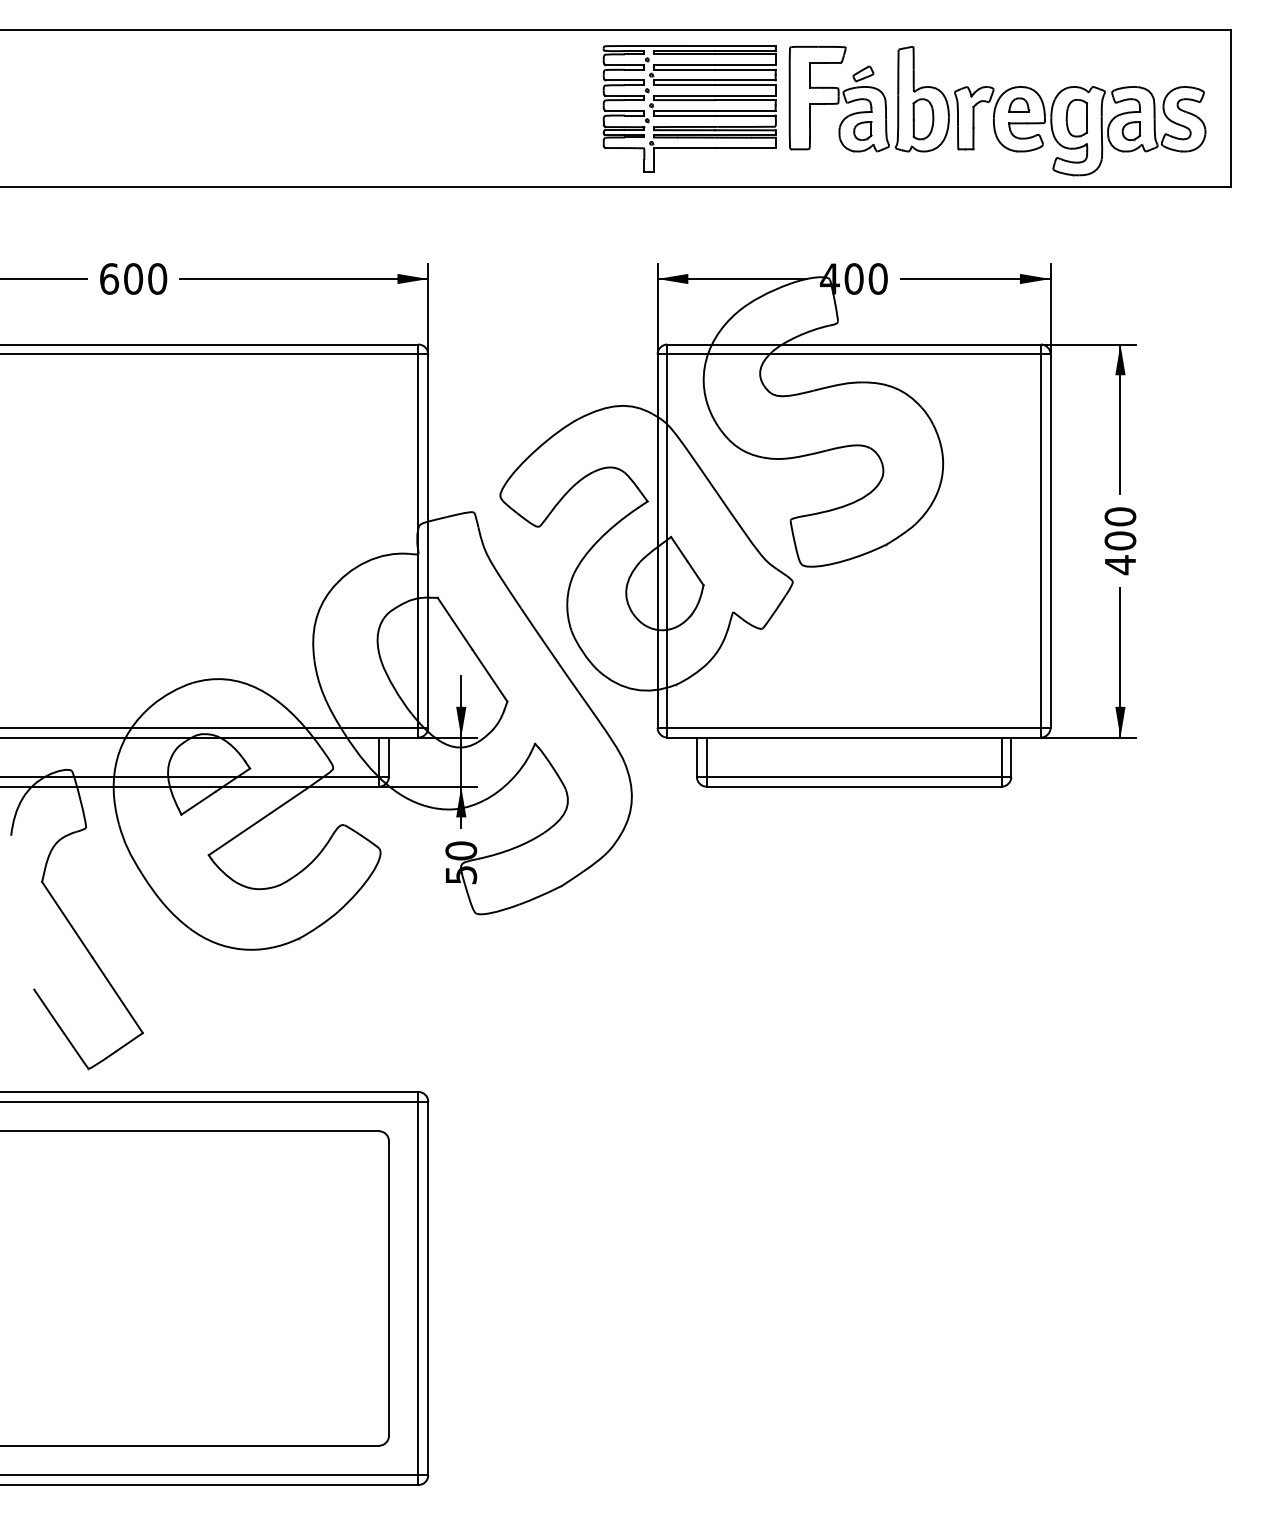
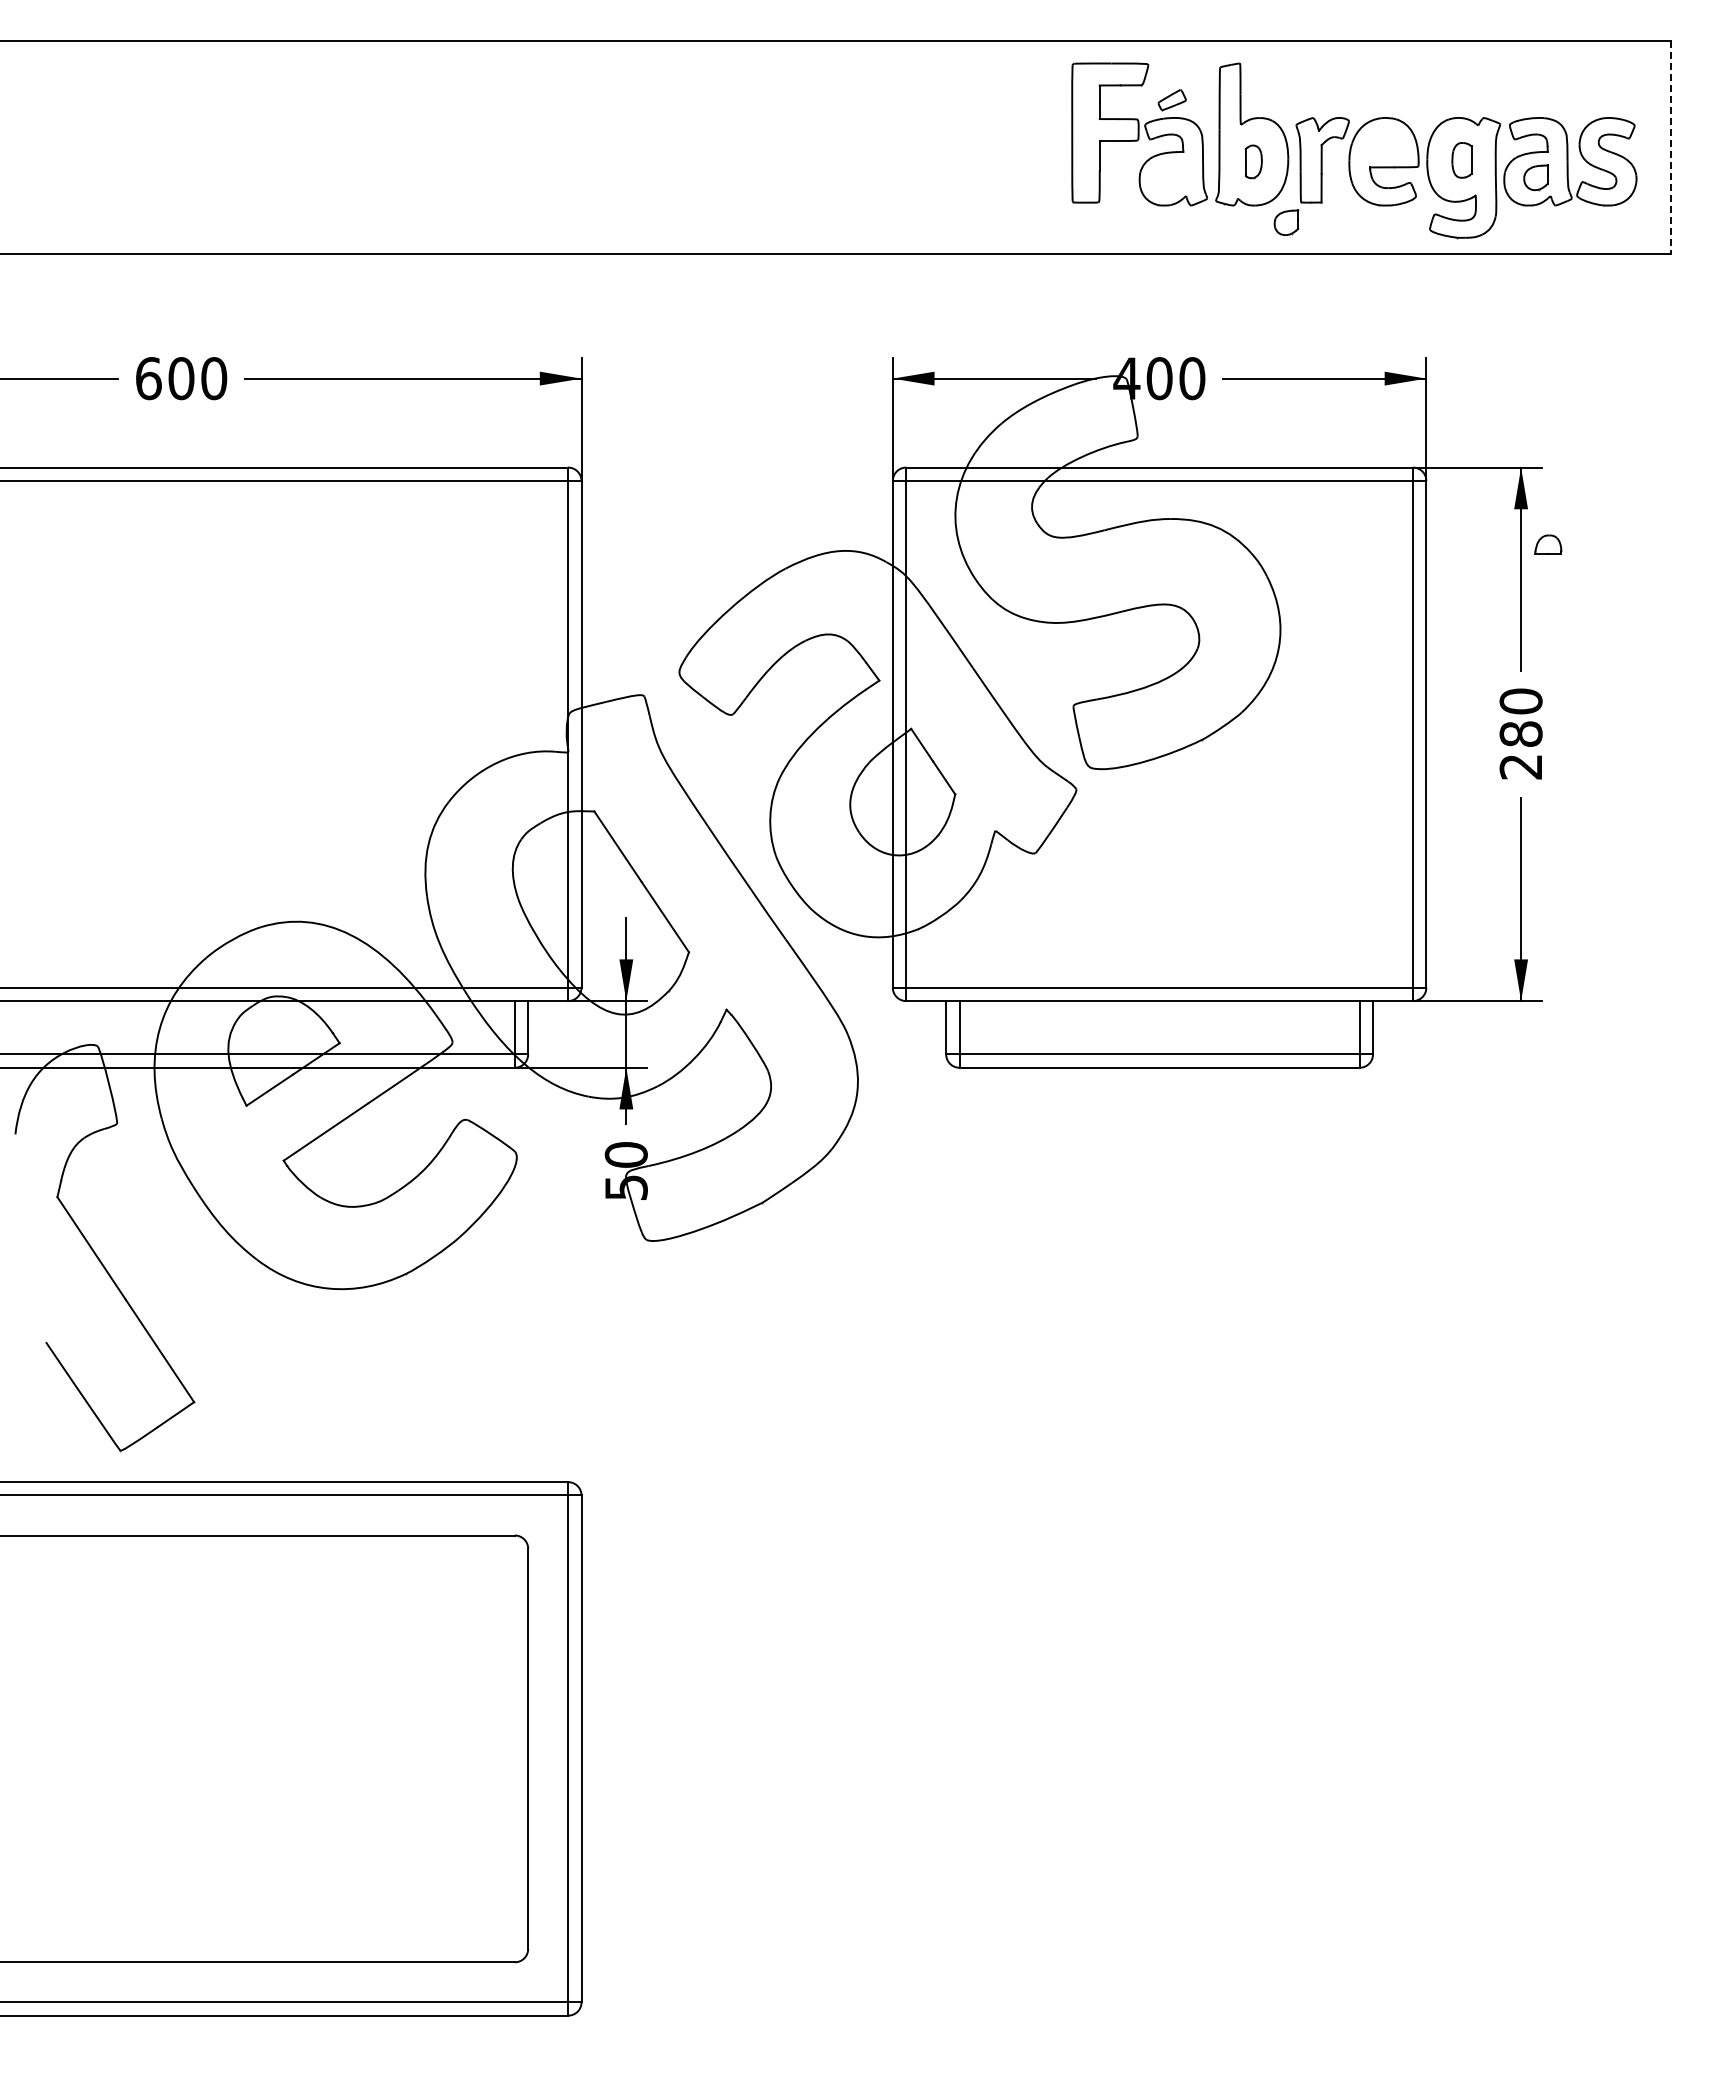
part: (1019, 105) -> (1548, 544), moved
part: (689, 108) -> (936, 147), removed
line: (1231, 109) -> (1671, 148), solid -> dashed
part: (1076, 118) -> (1461, 160), size x0.7
part: (923, 119) -> (1253, 161), size x0.6
part: (862, 130) -> (1286, 222), moved
text: (1119, 552) -> (1520, 750), 400 -> 280

